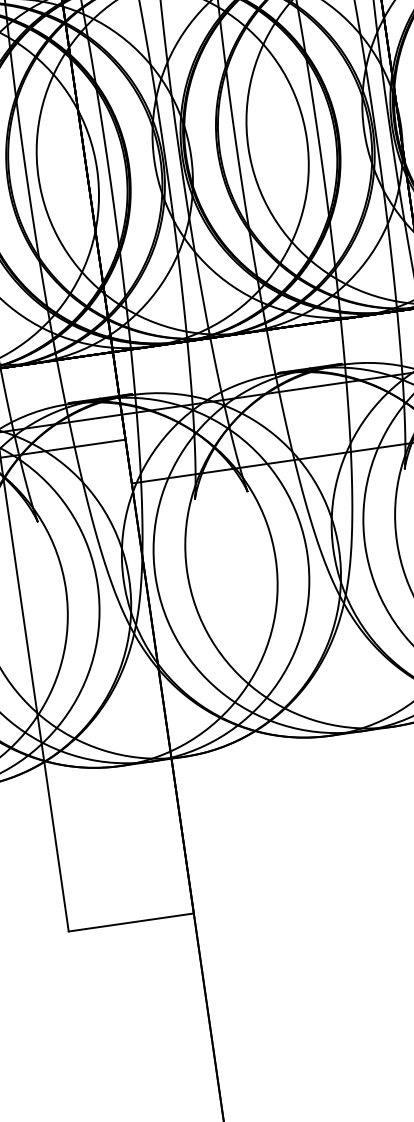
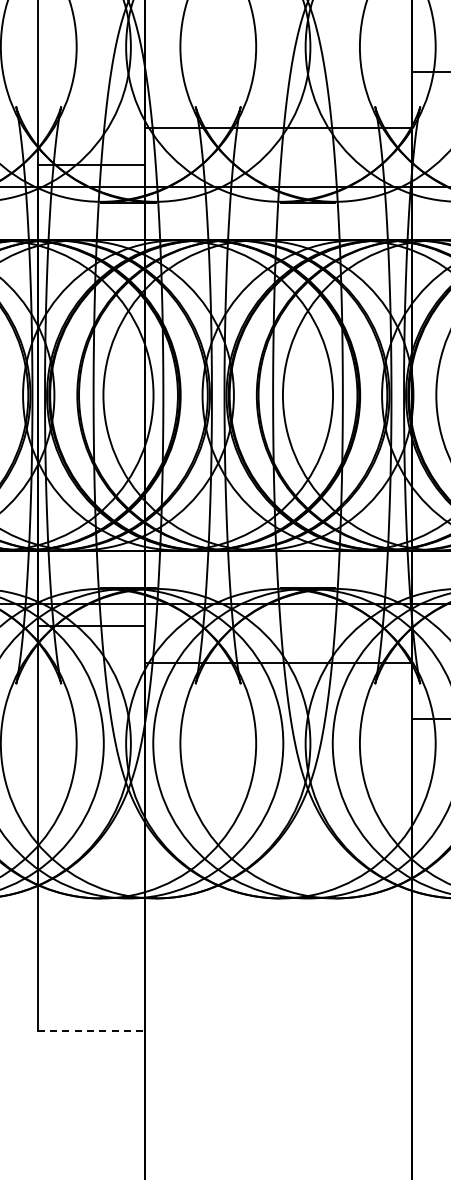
line: (131, 921) -> (91, 1030), solid -> dashed

